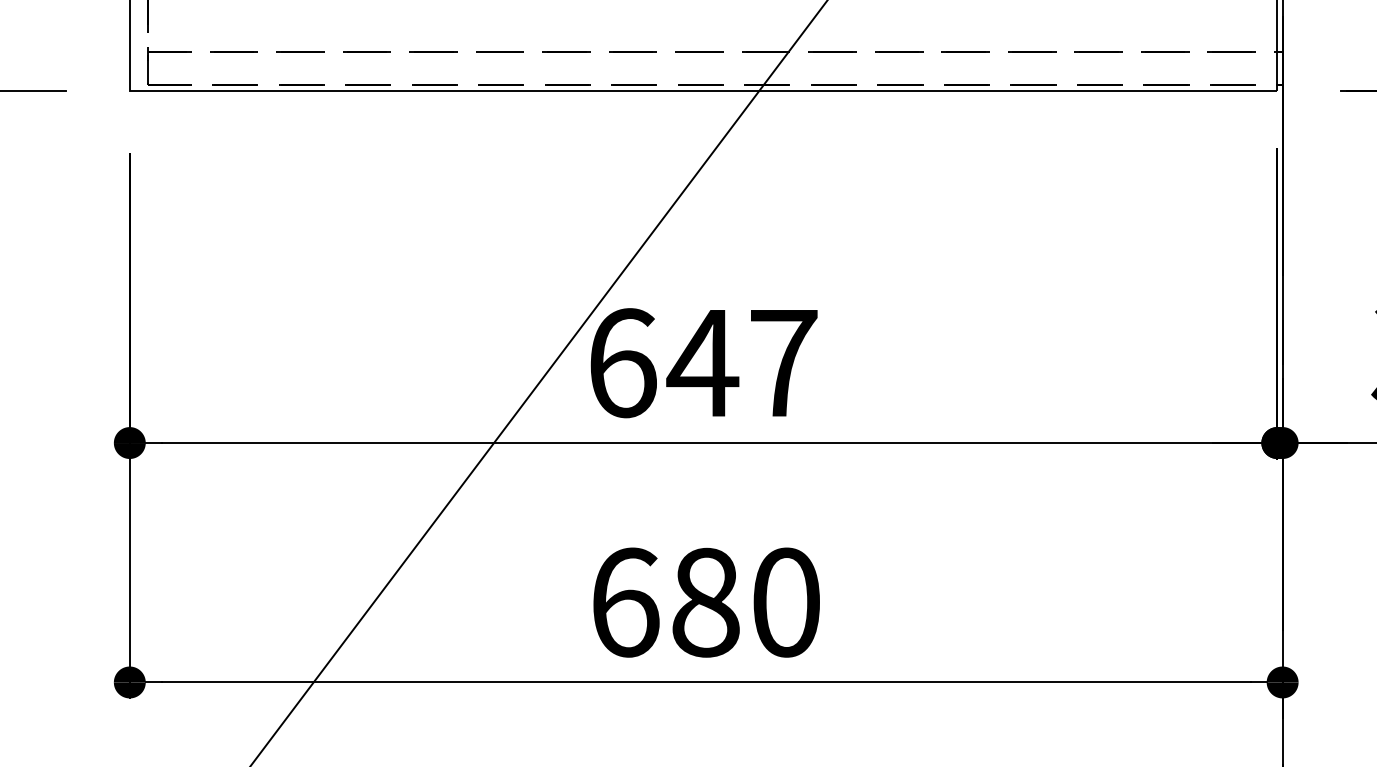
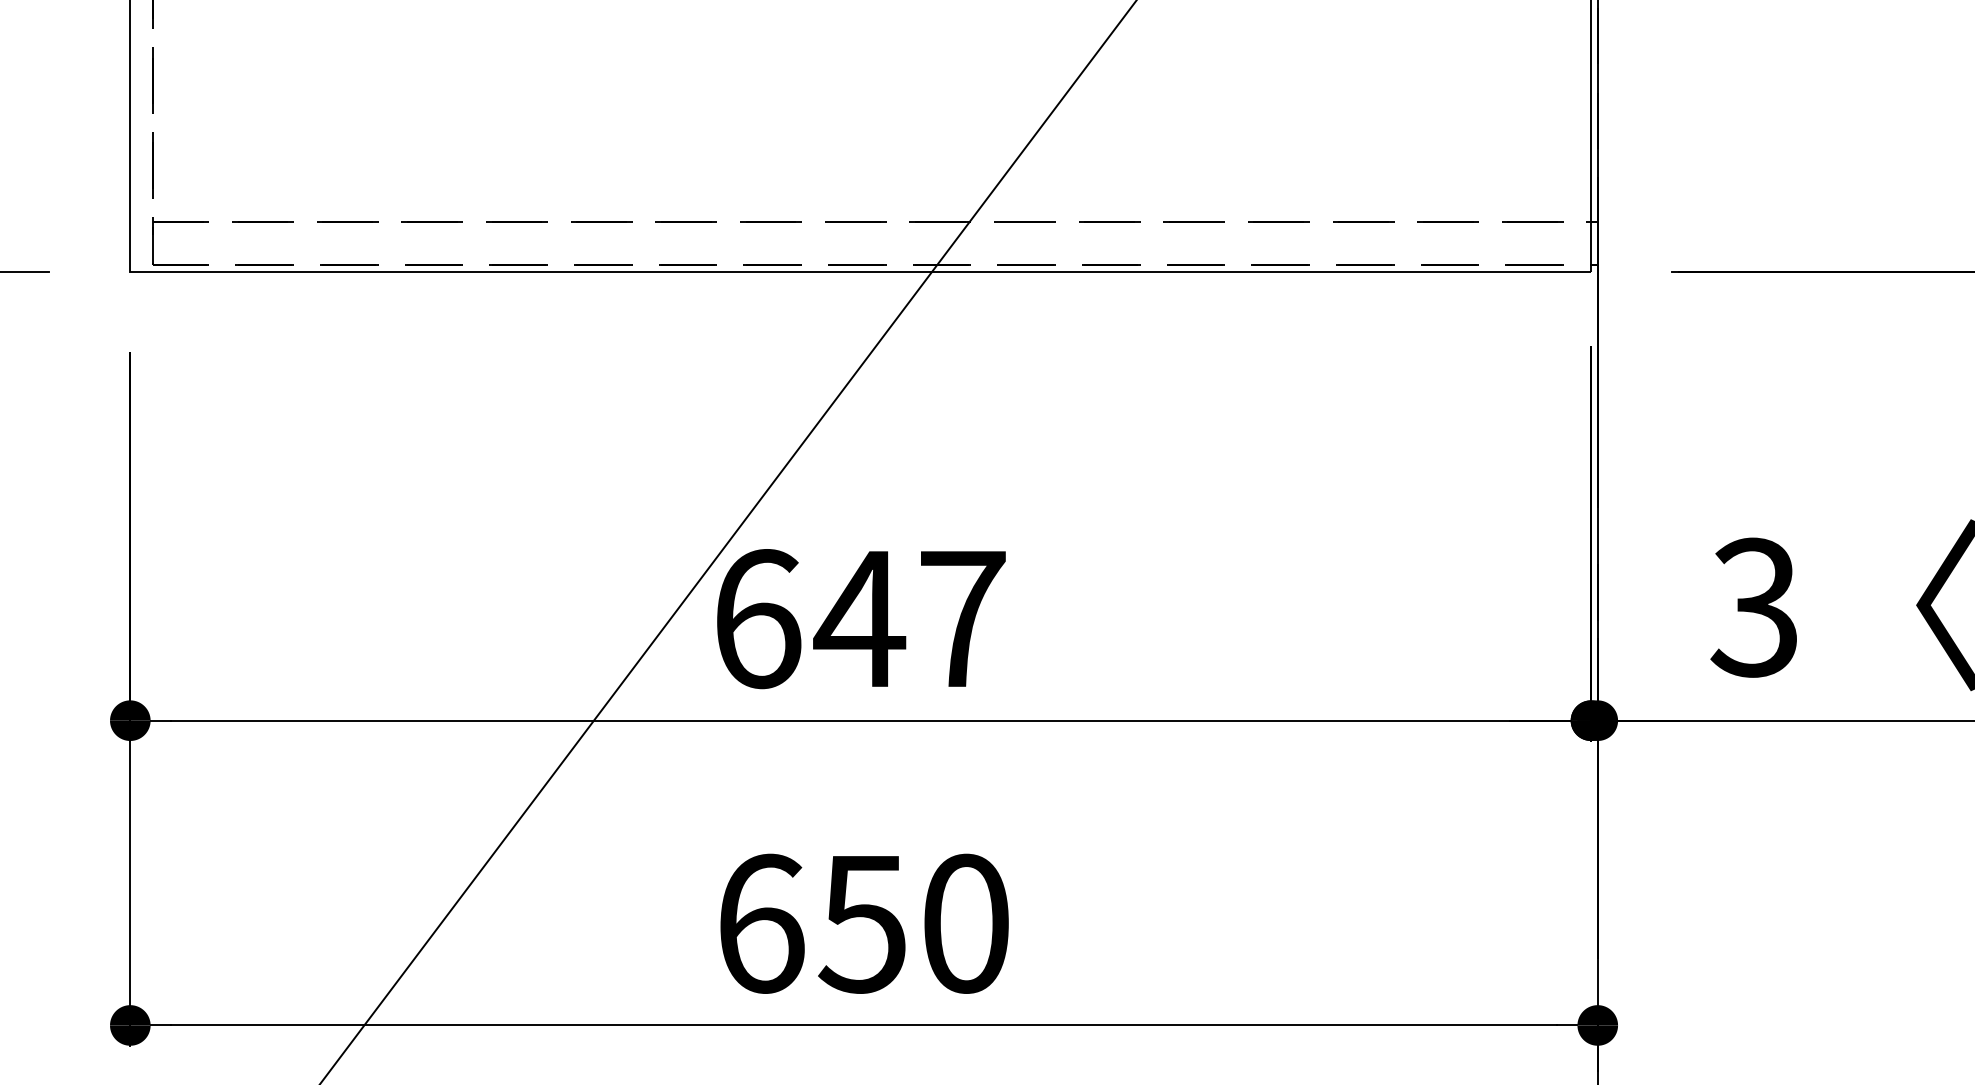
text: (705, 602) -> (862, 923), 680 -> 650

